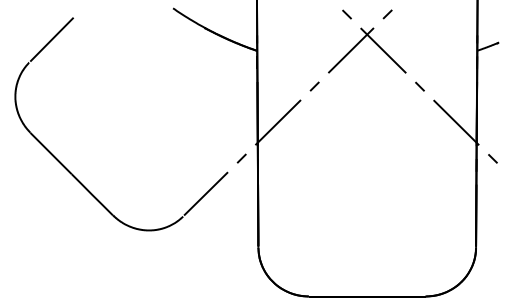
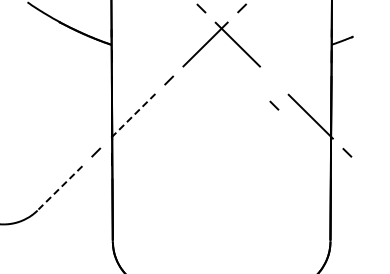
line: (419, 86) -> (273, 105), moved
line: (277, 122) -> (131, 116), solid -> dashed
line: (206, 193) -> (60, 187), solid -> dashed

